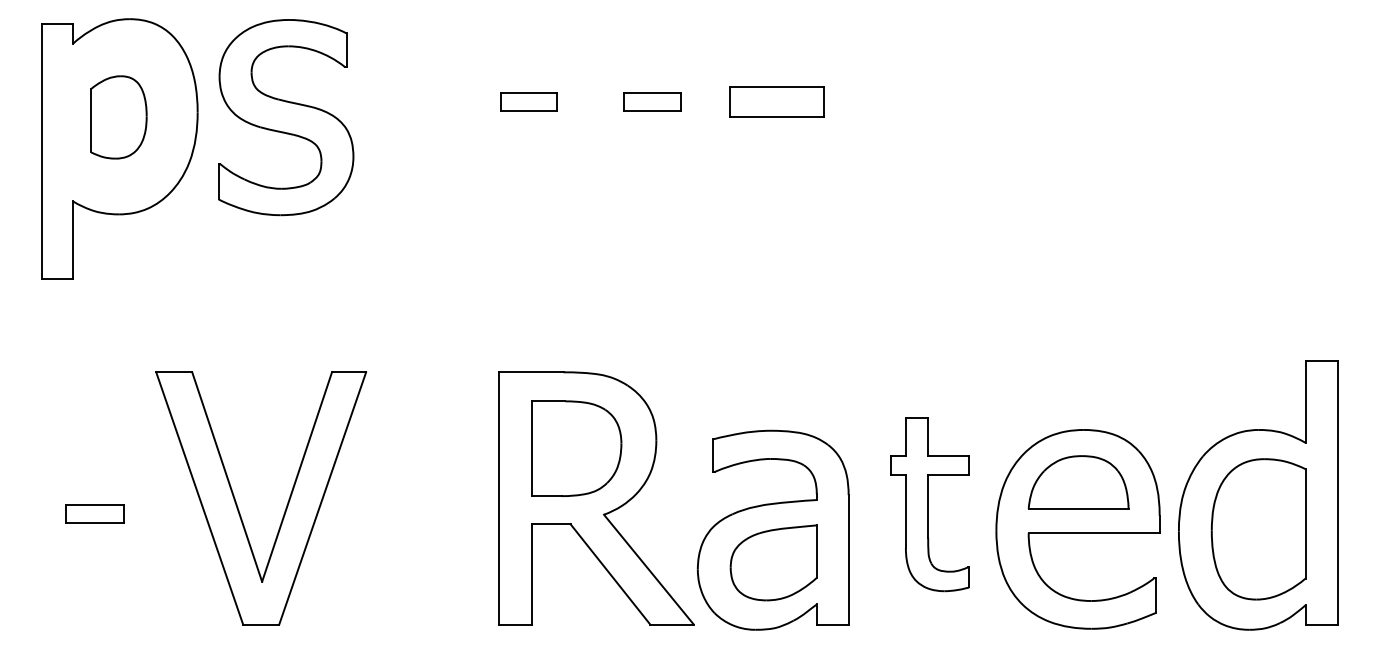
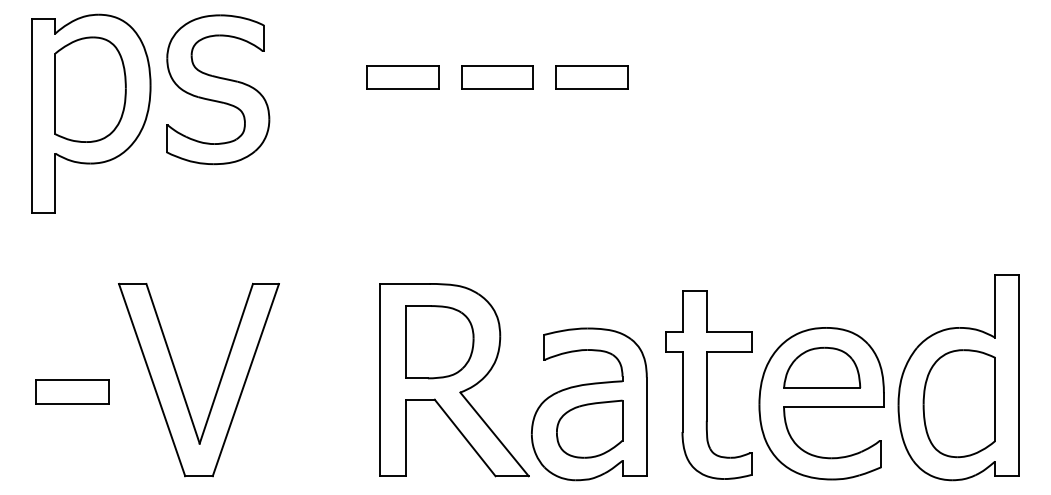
part: (528, 101) -> (402, 77), size x1.67
part: (652, 101) -> (497, 77), size x1.67
part: (118, 117) -> (90, 89), size x1.67
part: (929, 504) -> (708, 384), size x1.43
part: (95, 513) -> (72, 391), size x1.67

